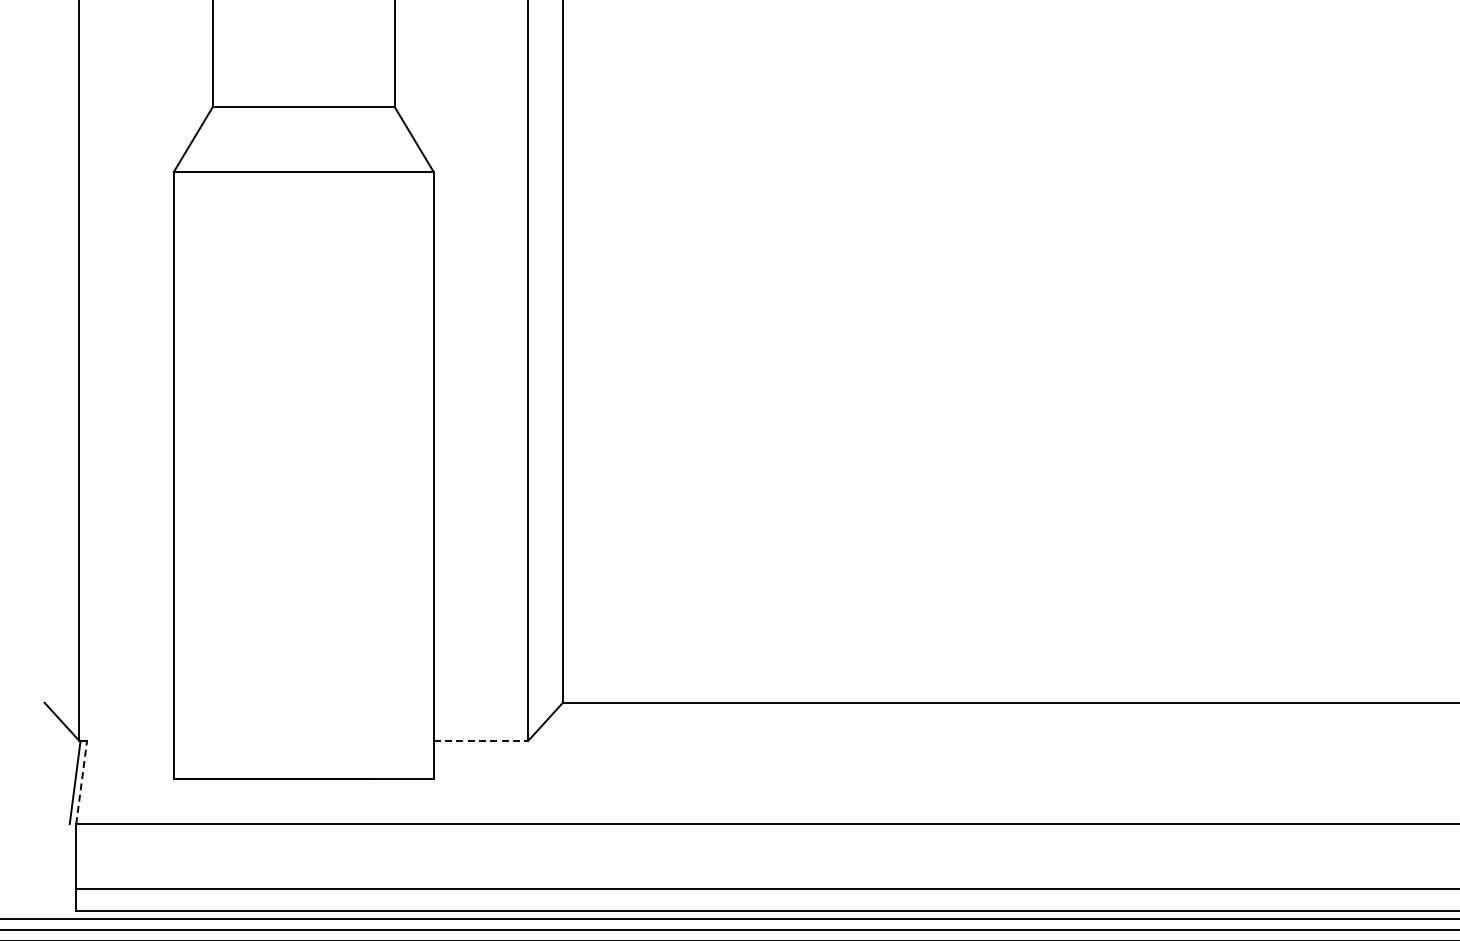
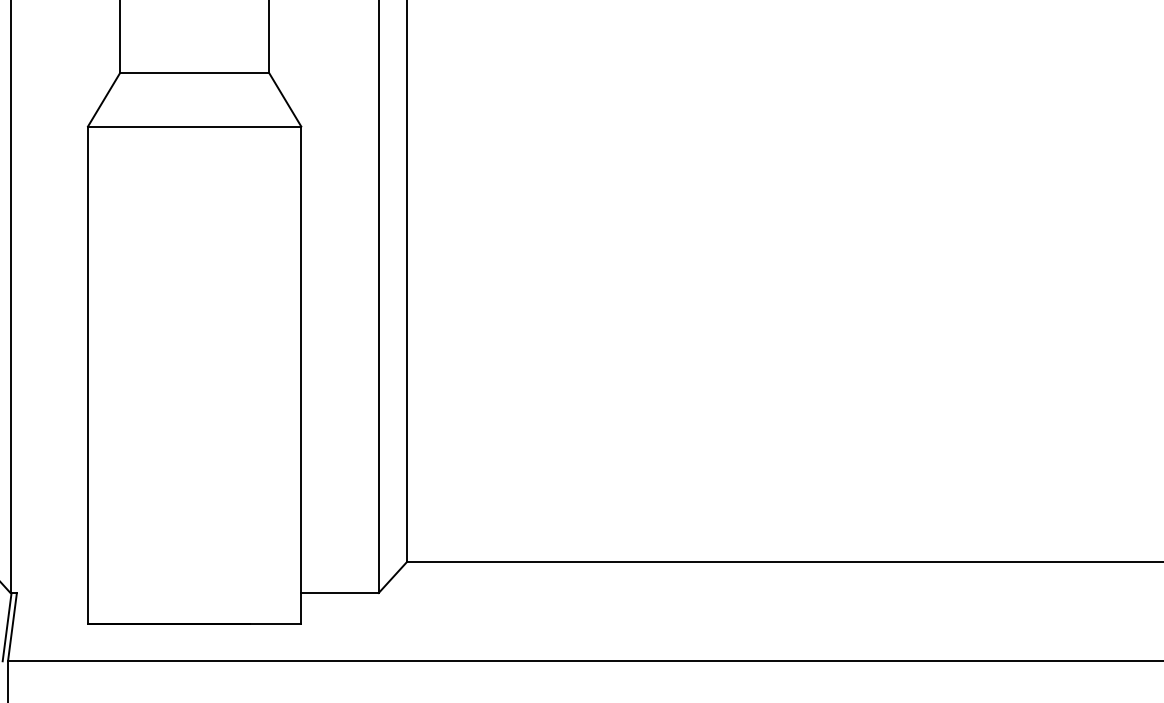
line: (481, 740) -> (340, 592), dashed -> solid
line: (81, 782) -> (12, 627), dashed -> solid

